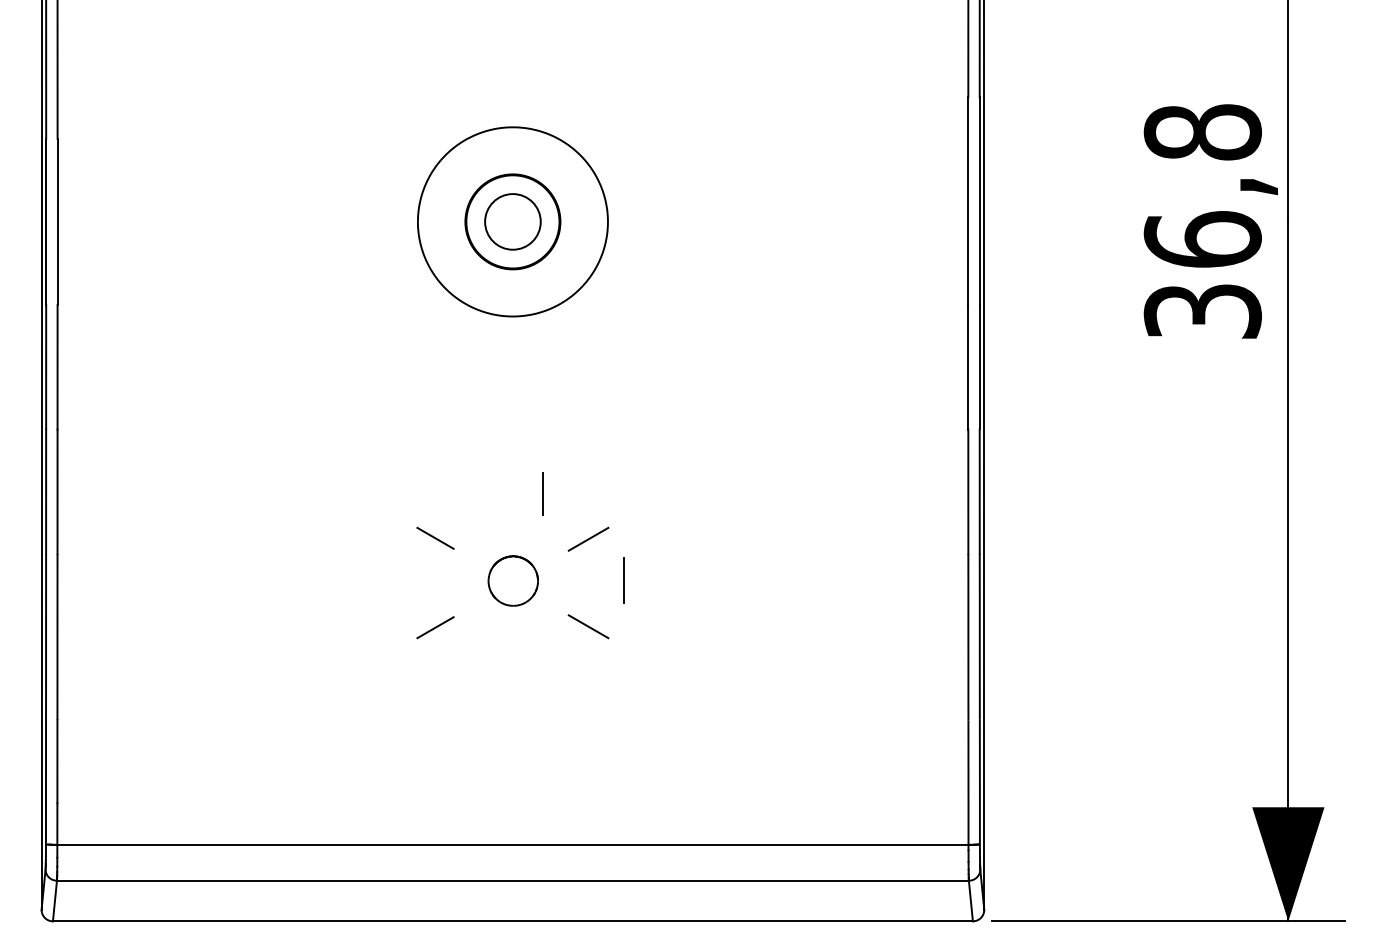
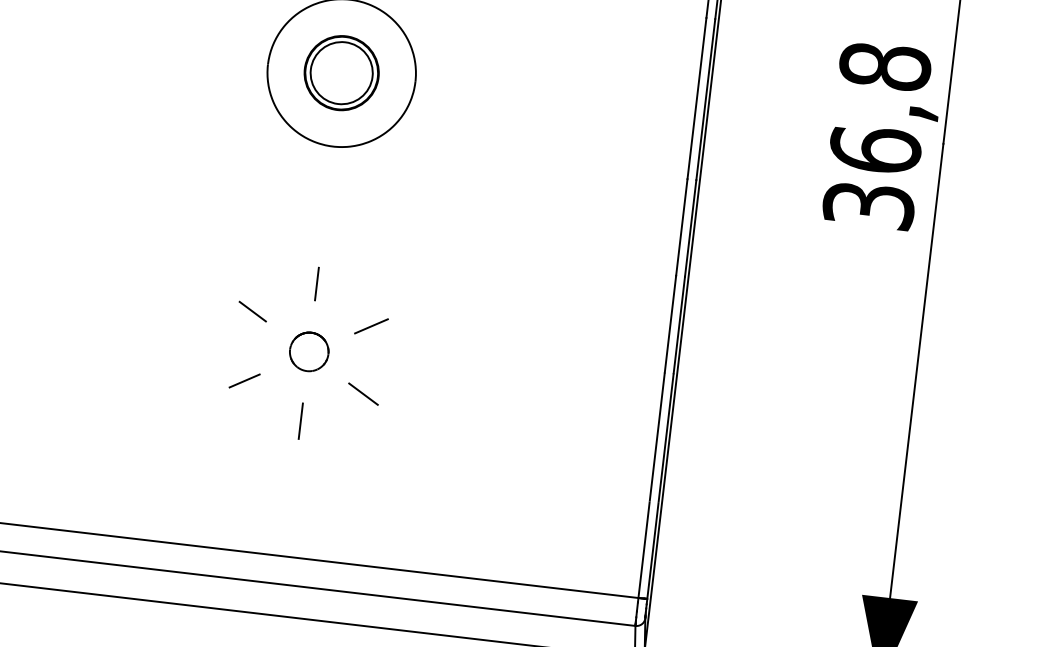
circle: (512, 221) -> (341, 72), size x1.43
line: (542, 493) -> (316, 283), moved
line: (623, 580) -> (300, 421), moved

